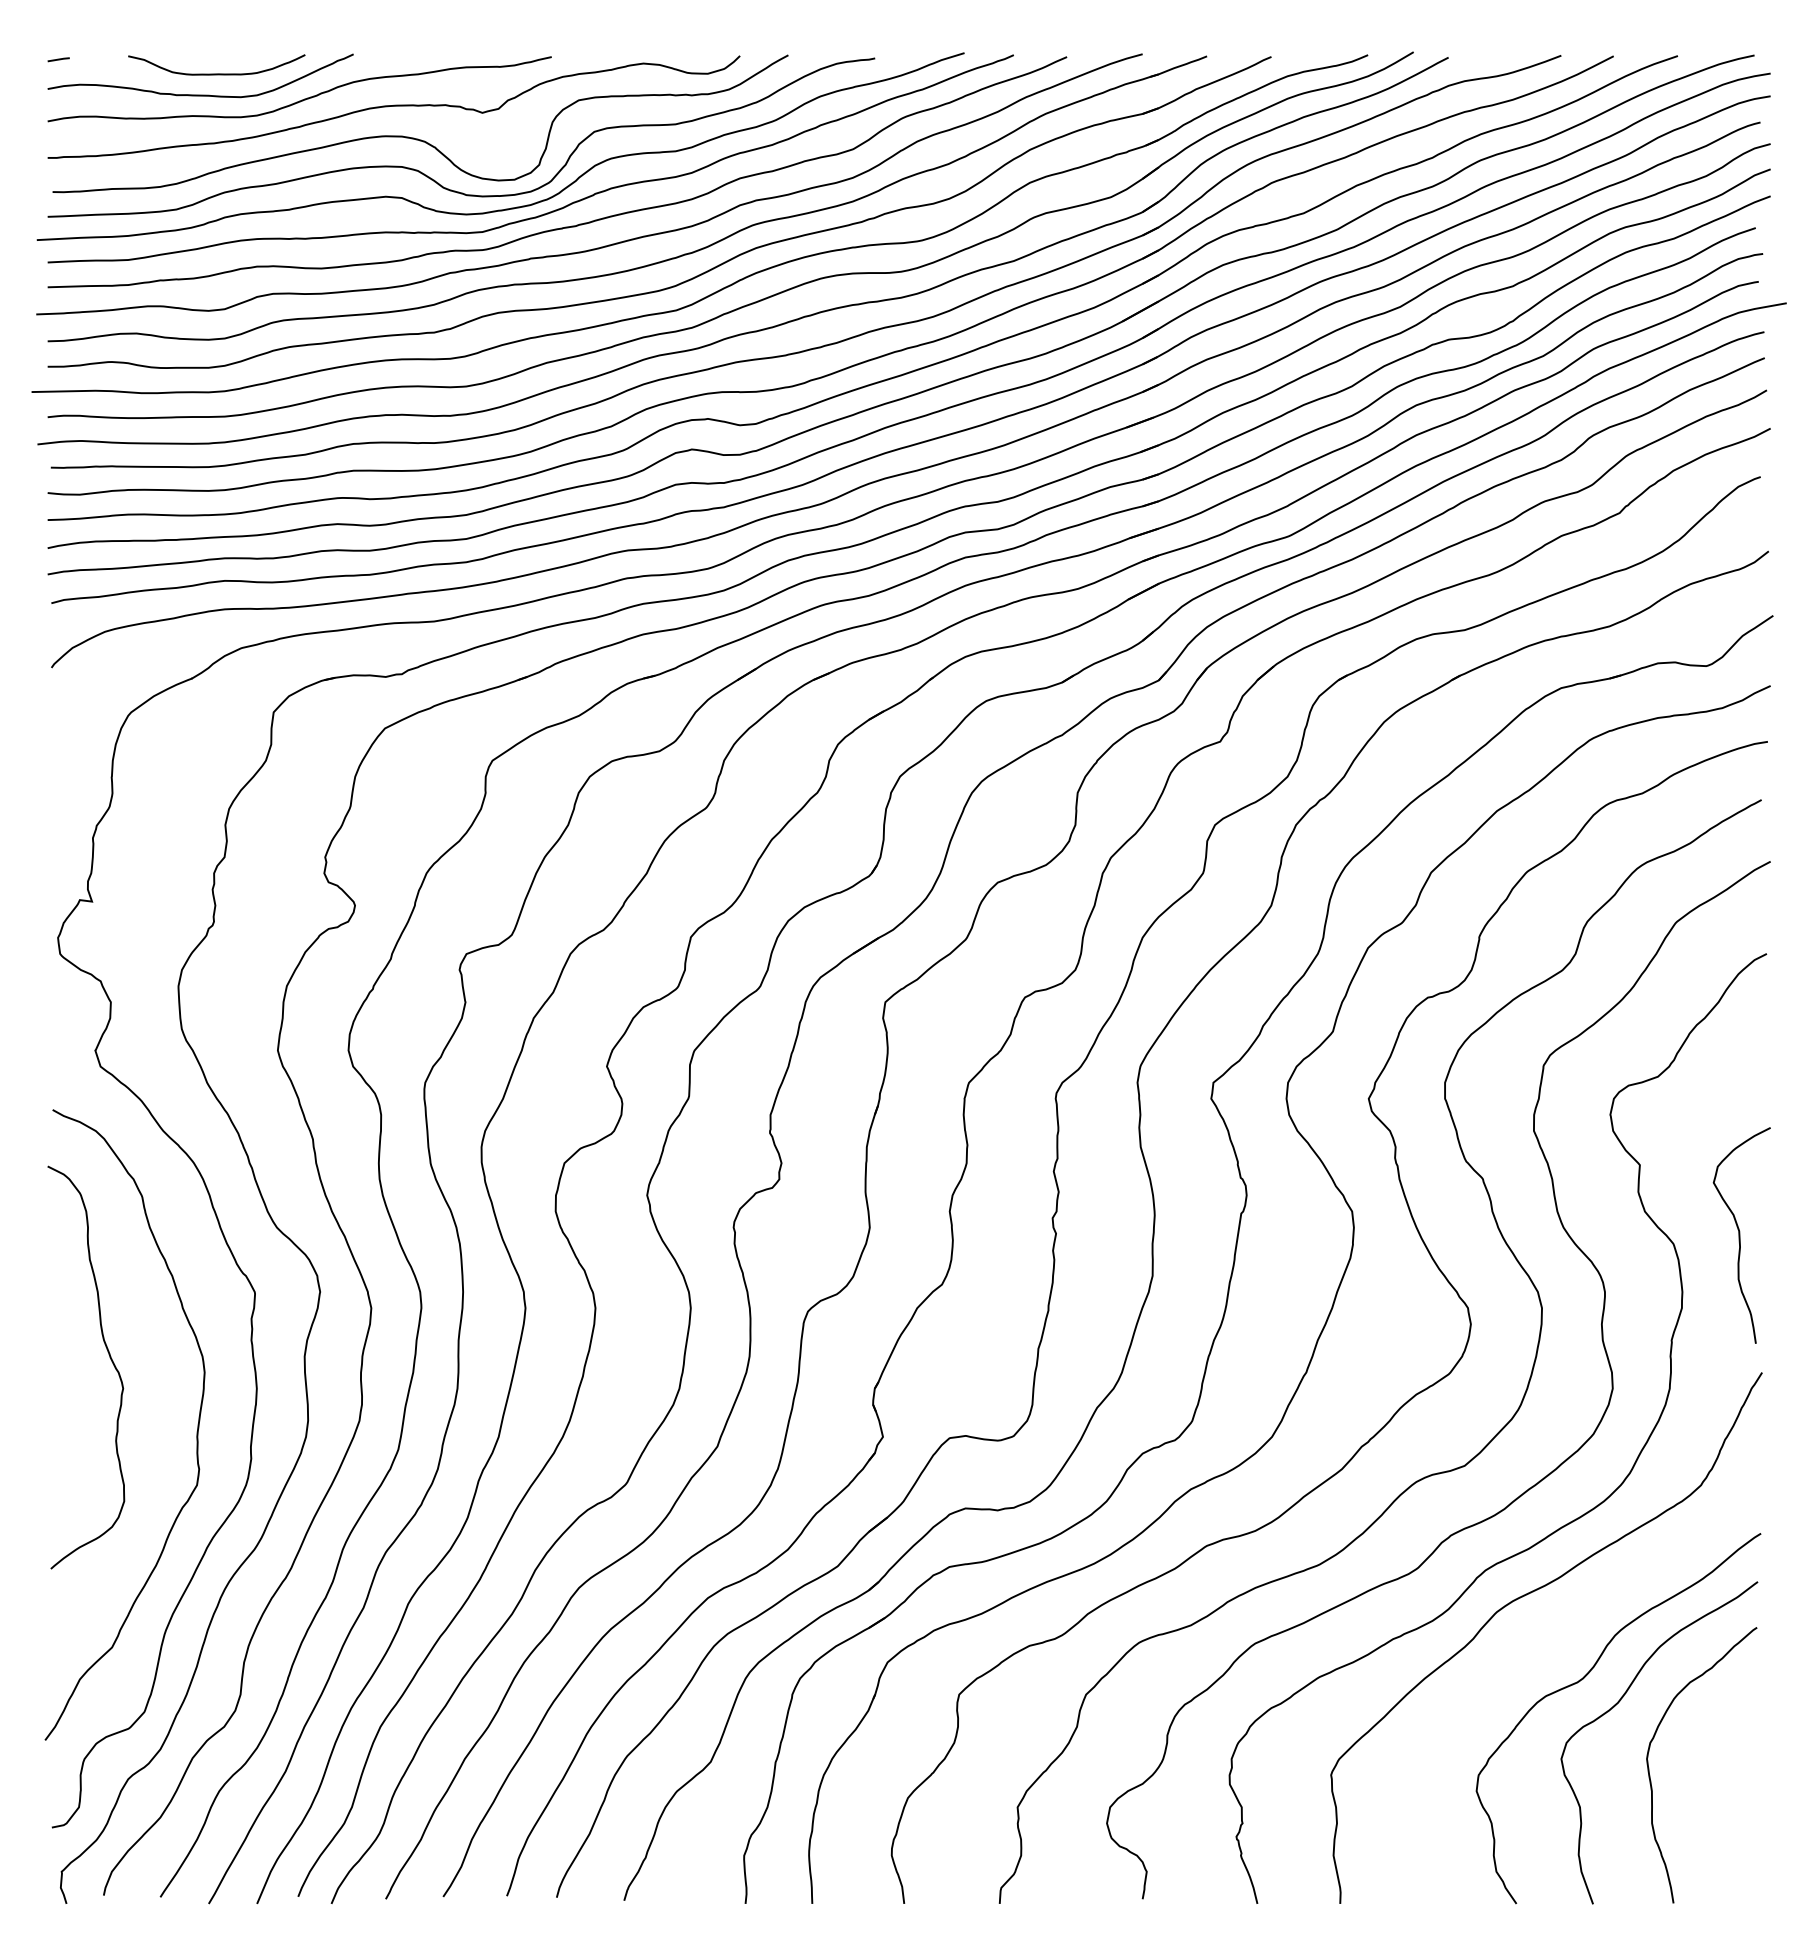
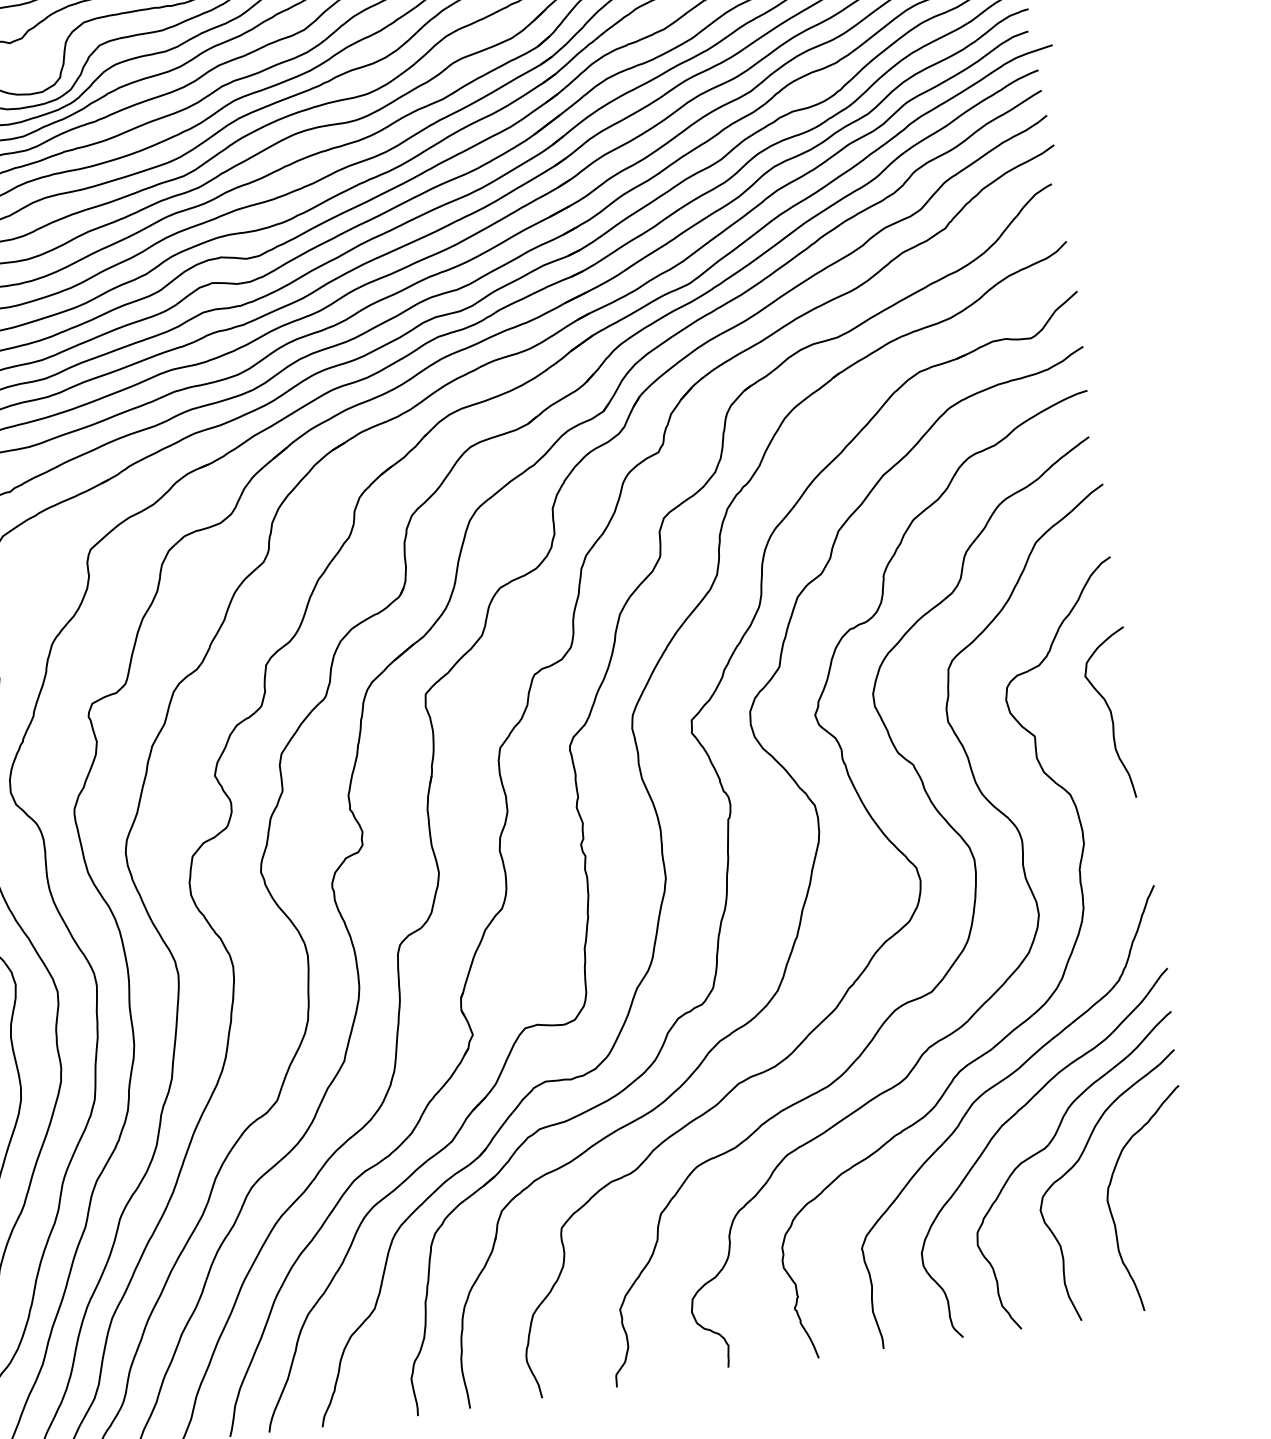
curve: (1740, 1235) -> (1112, 714), moved
curve: (1546, 1635) -> (1014, 1115), added

